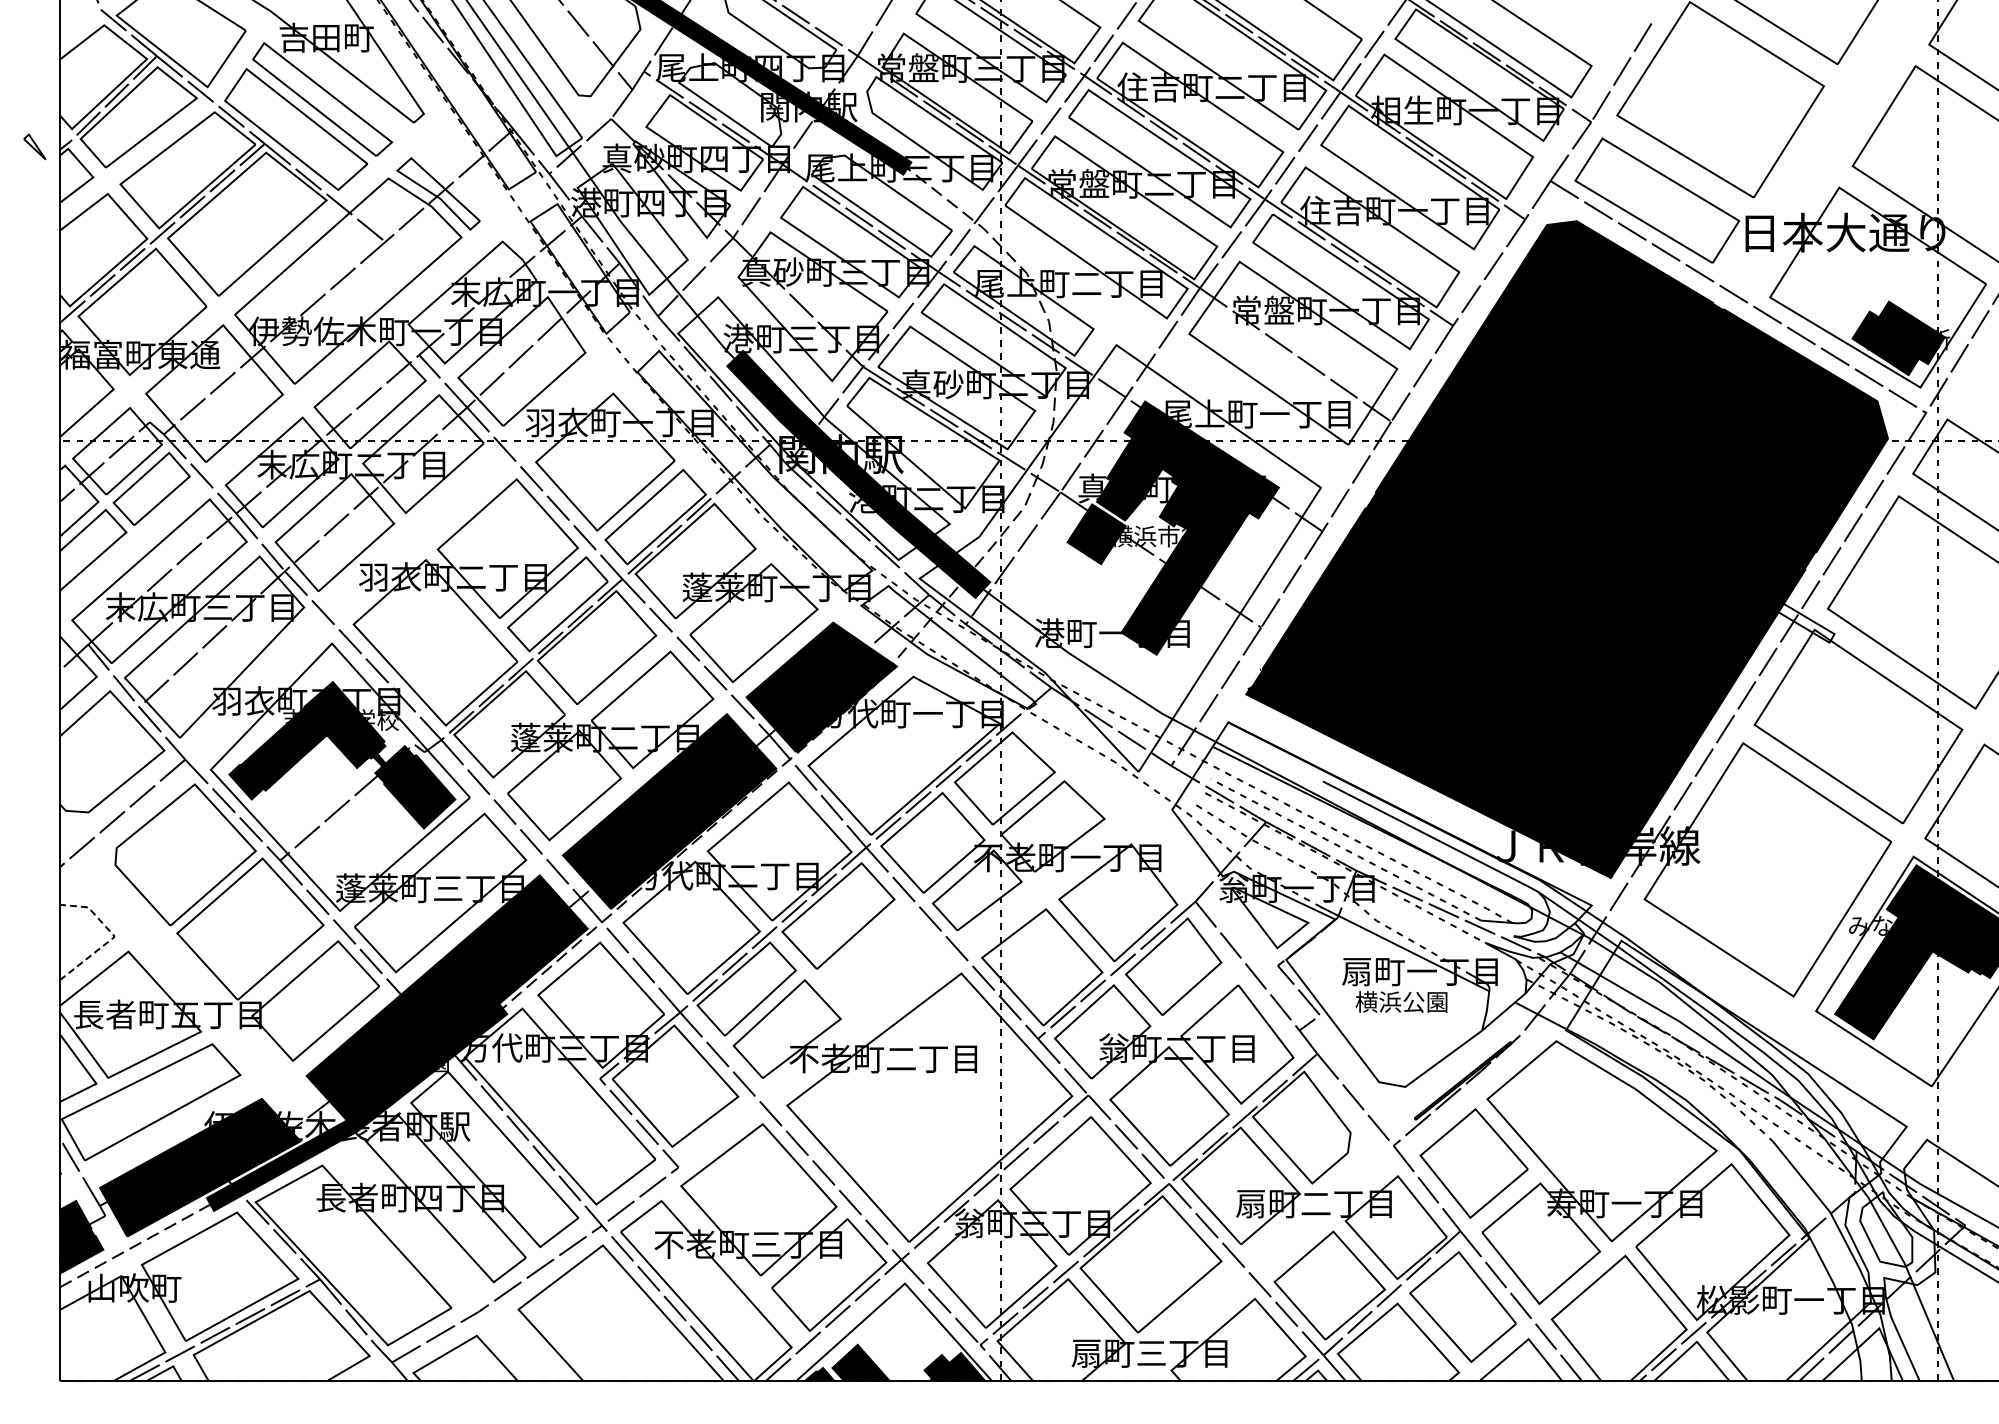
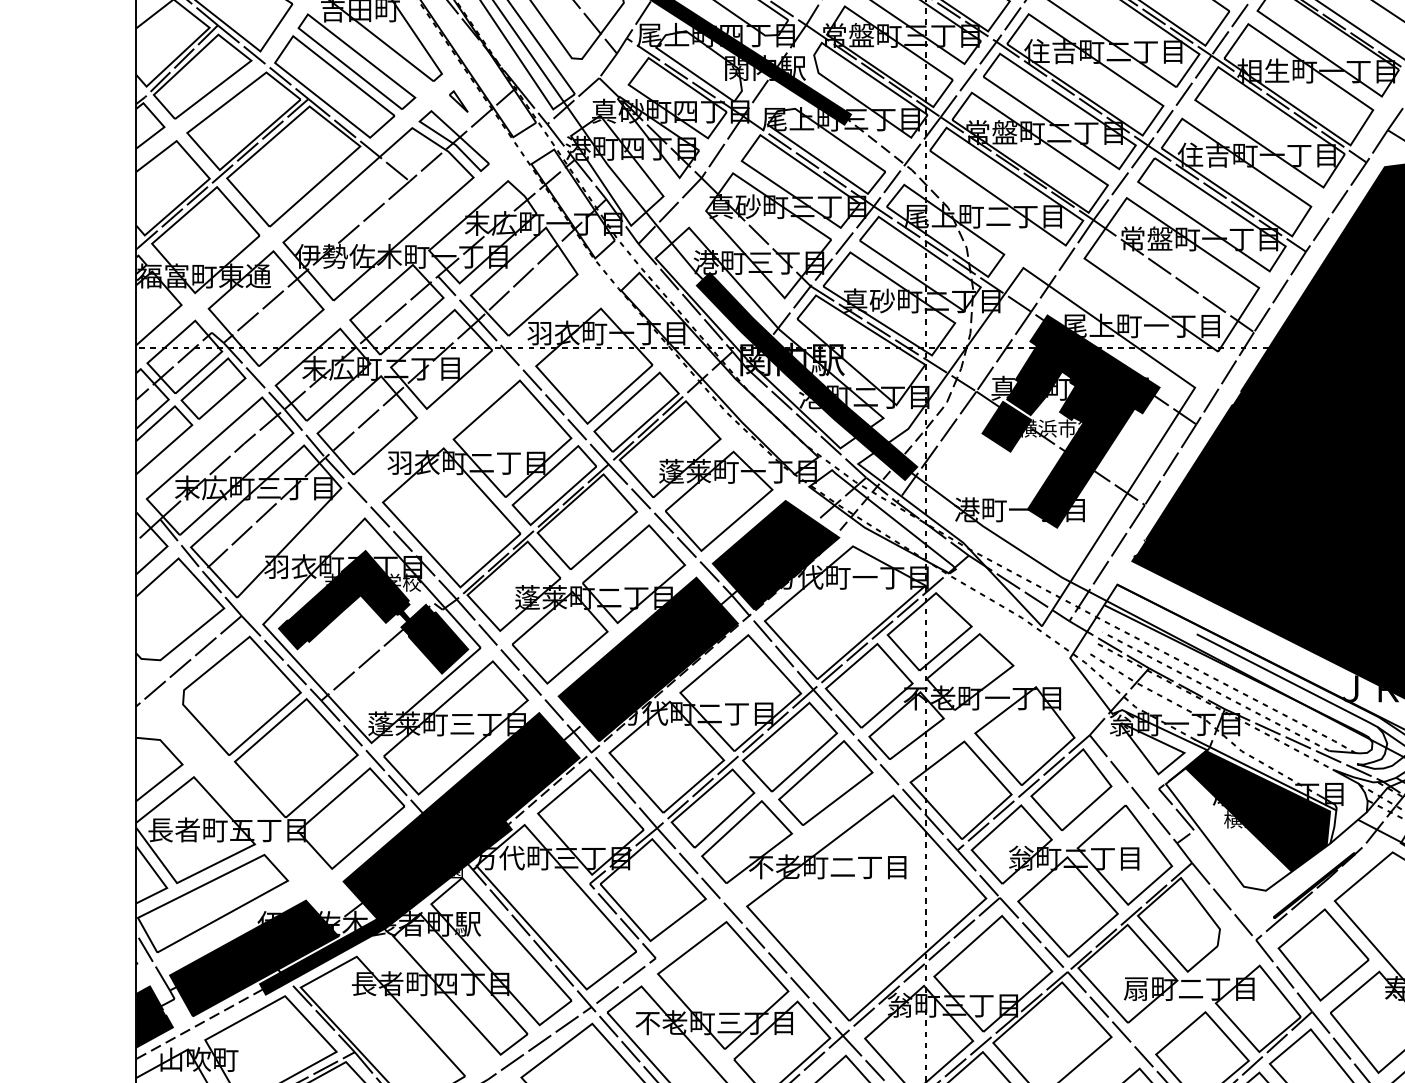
part: (34, 146) -> (458, 101), moved
line: (114, 936) -> (182, 764), dashed -> solid
part: (880, 958) -> (825, 782), added
fill: (1395, 991) -> (1257, 810), added

